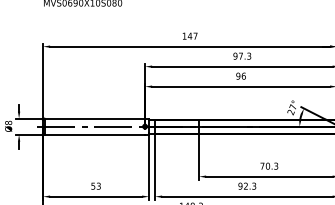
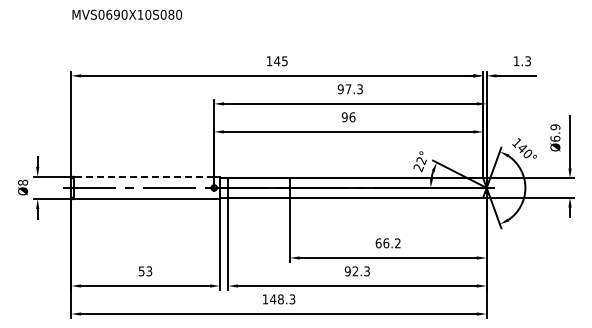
text: (195, 36) -> (284, 61), 147 -> 145
text: (293, 107) -> (421, 160), 27° -> 22°
line: (94, 118) -> (143, 176), solid -> dashed
text: (268, 166) -> (387, 243), 70.3 -> 66.2

